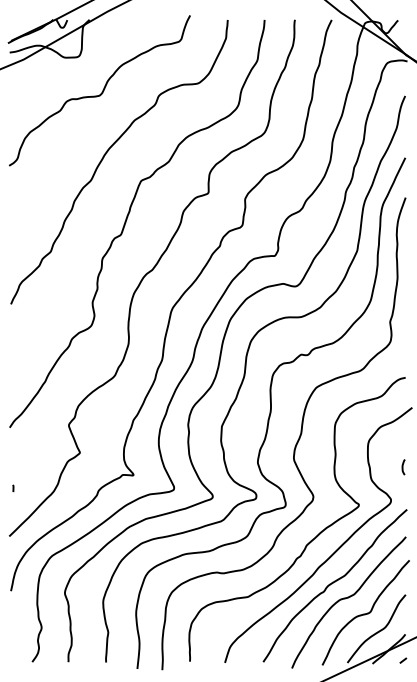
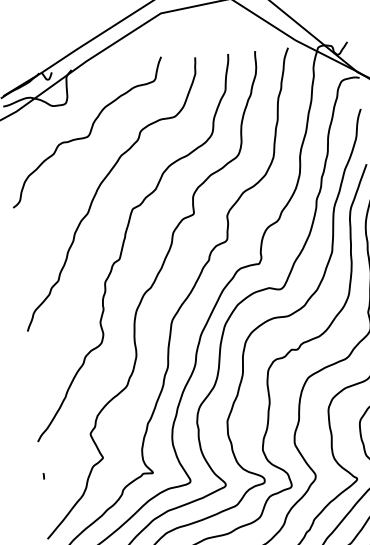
line: (13, 487) -> (43, 475), moved

